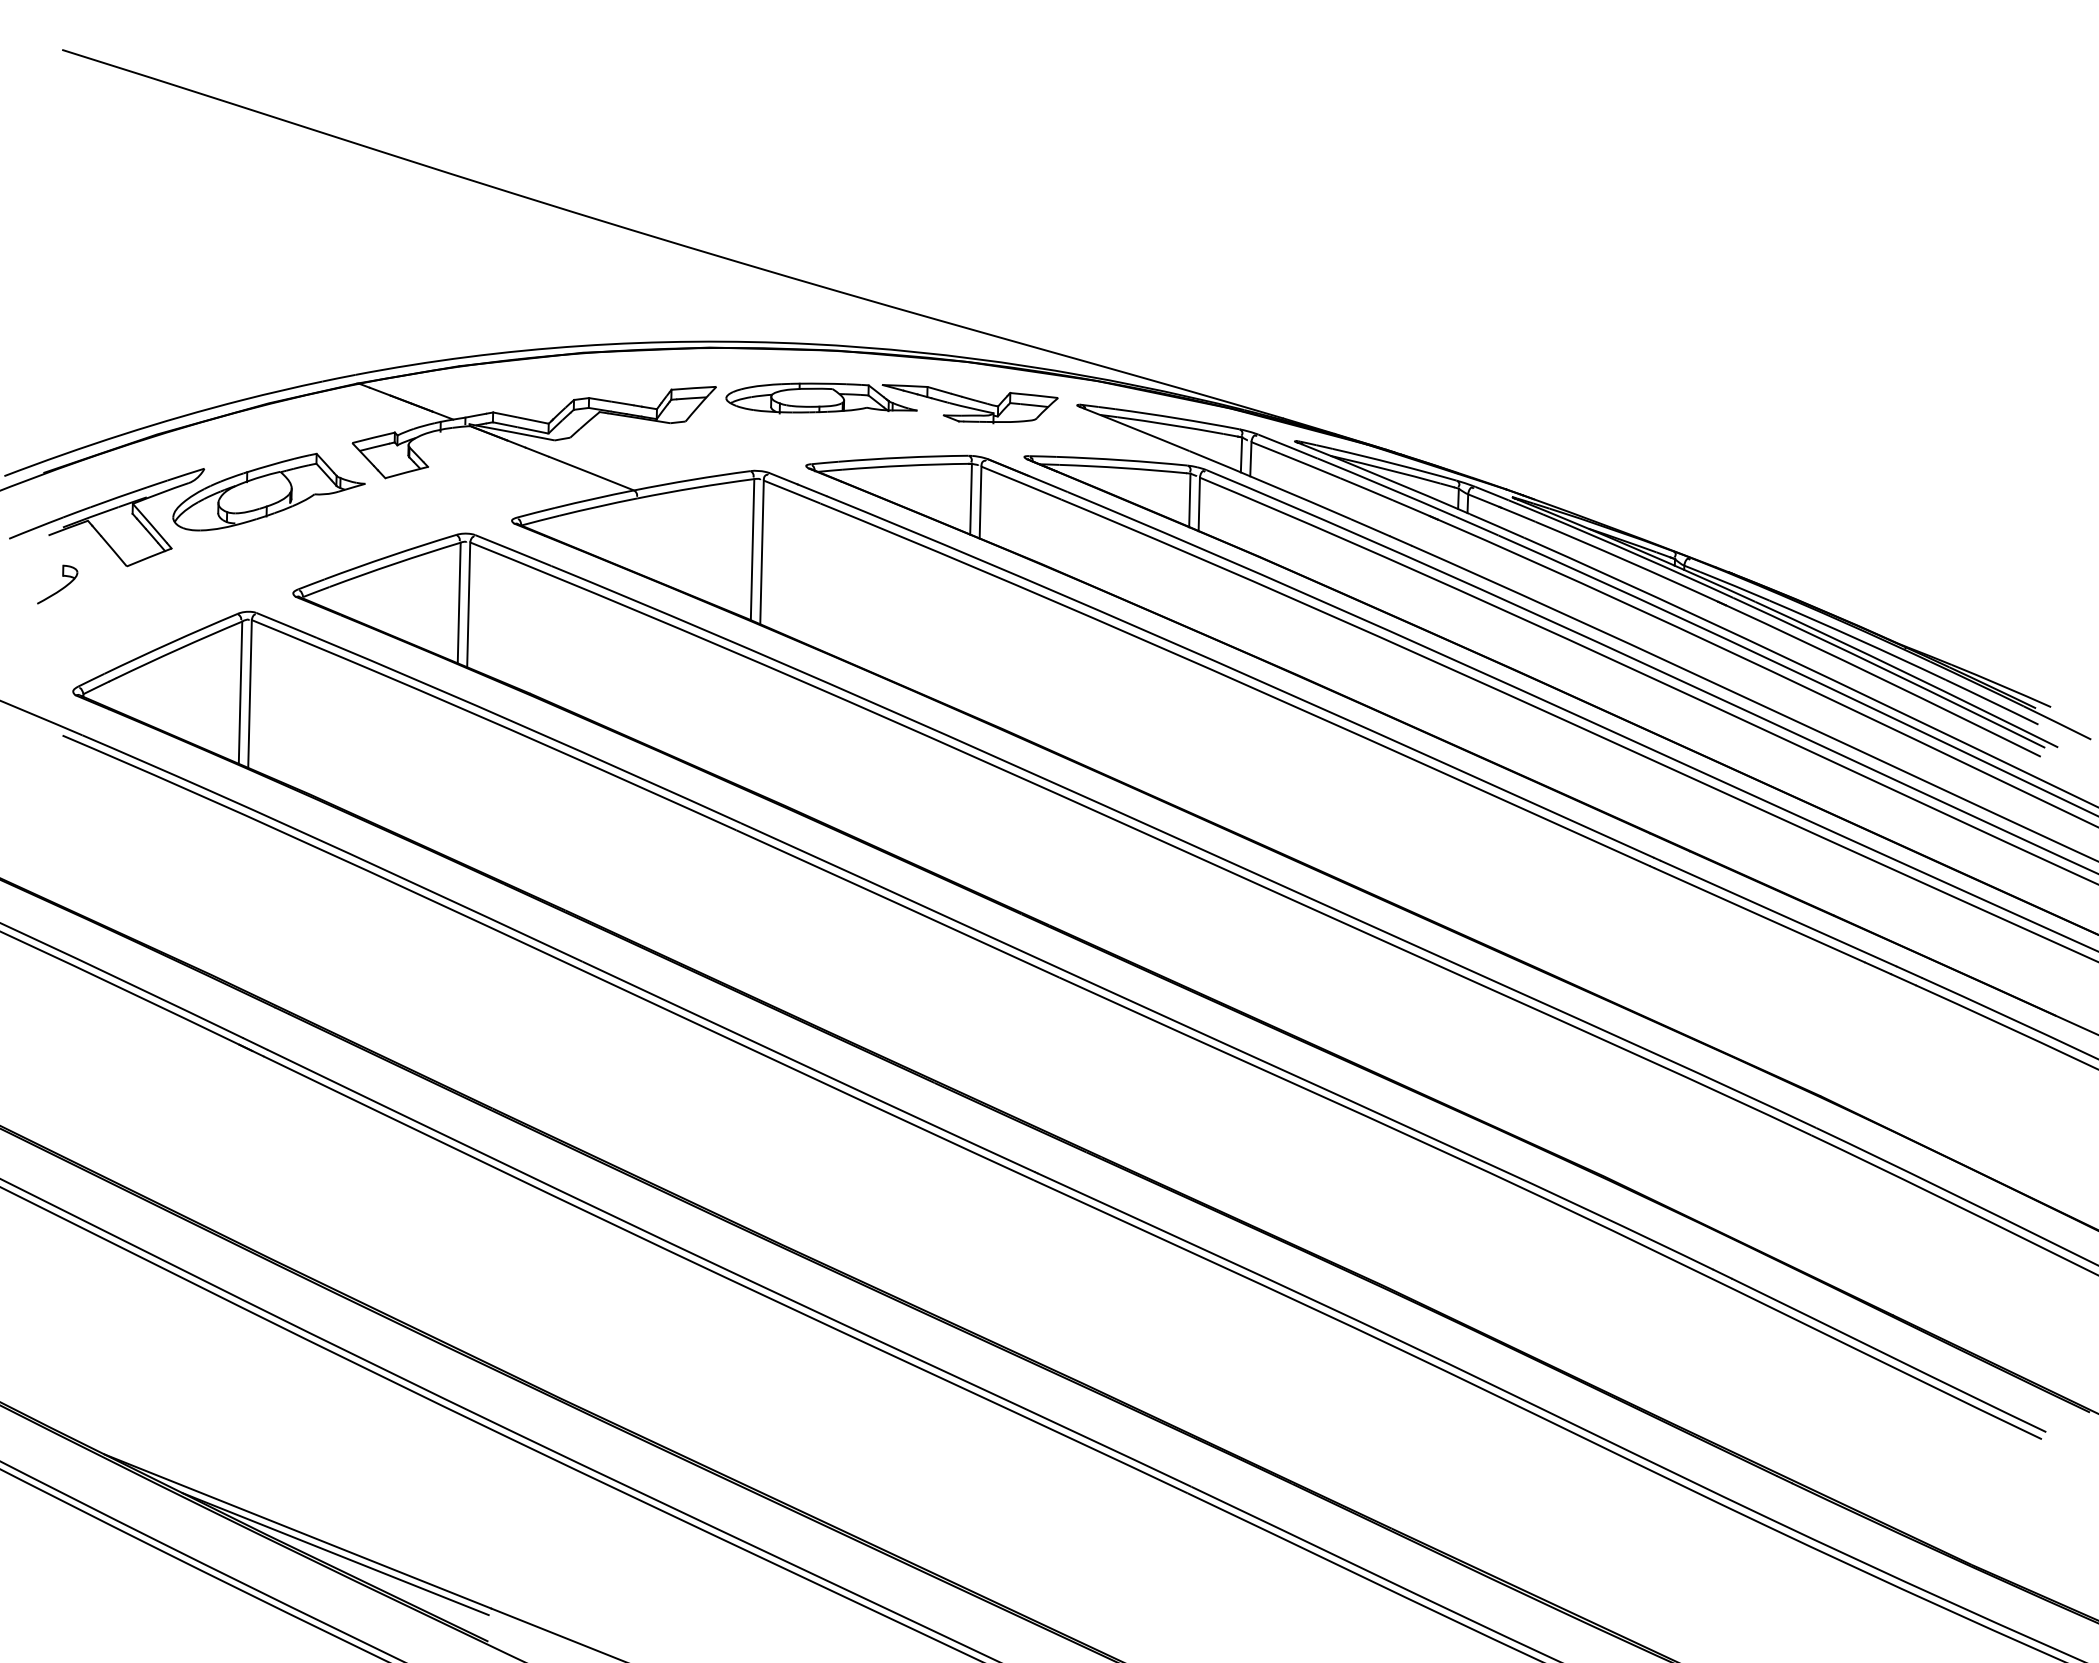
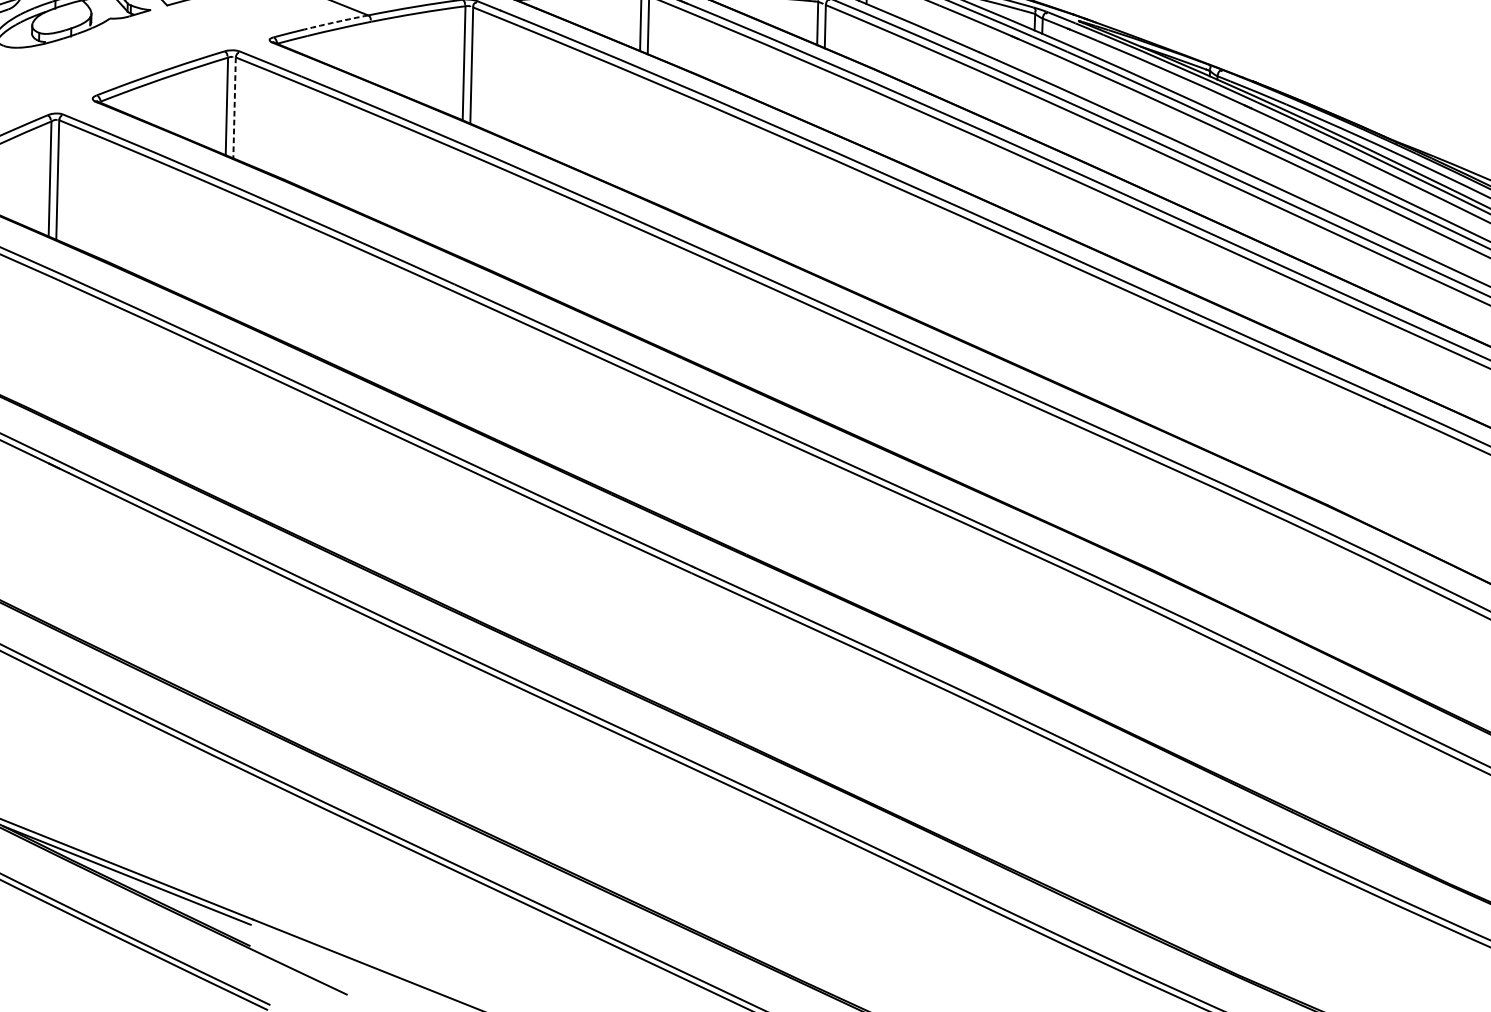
arc: (594, 498) -> (336, 21), solid -> dashed
line: (468, 605) -> (234, 108), solid -> dashed

